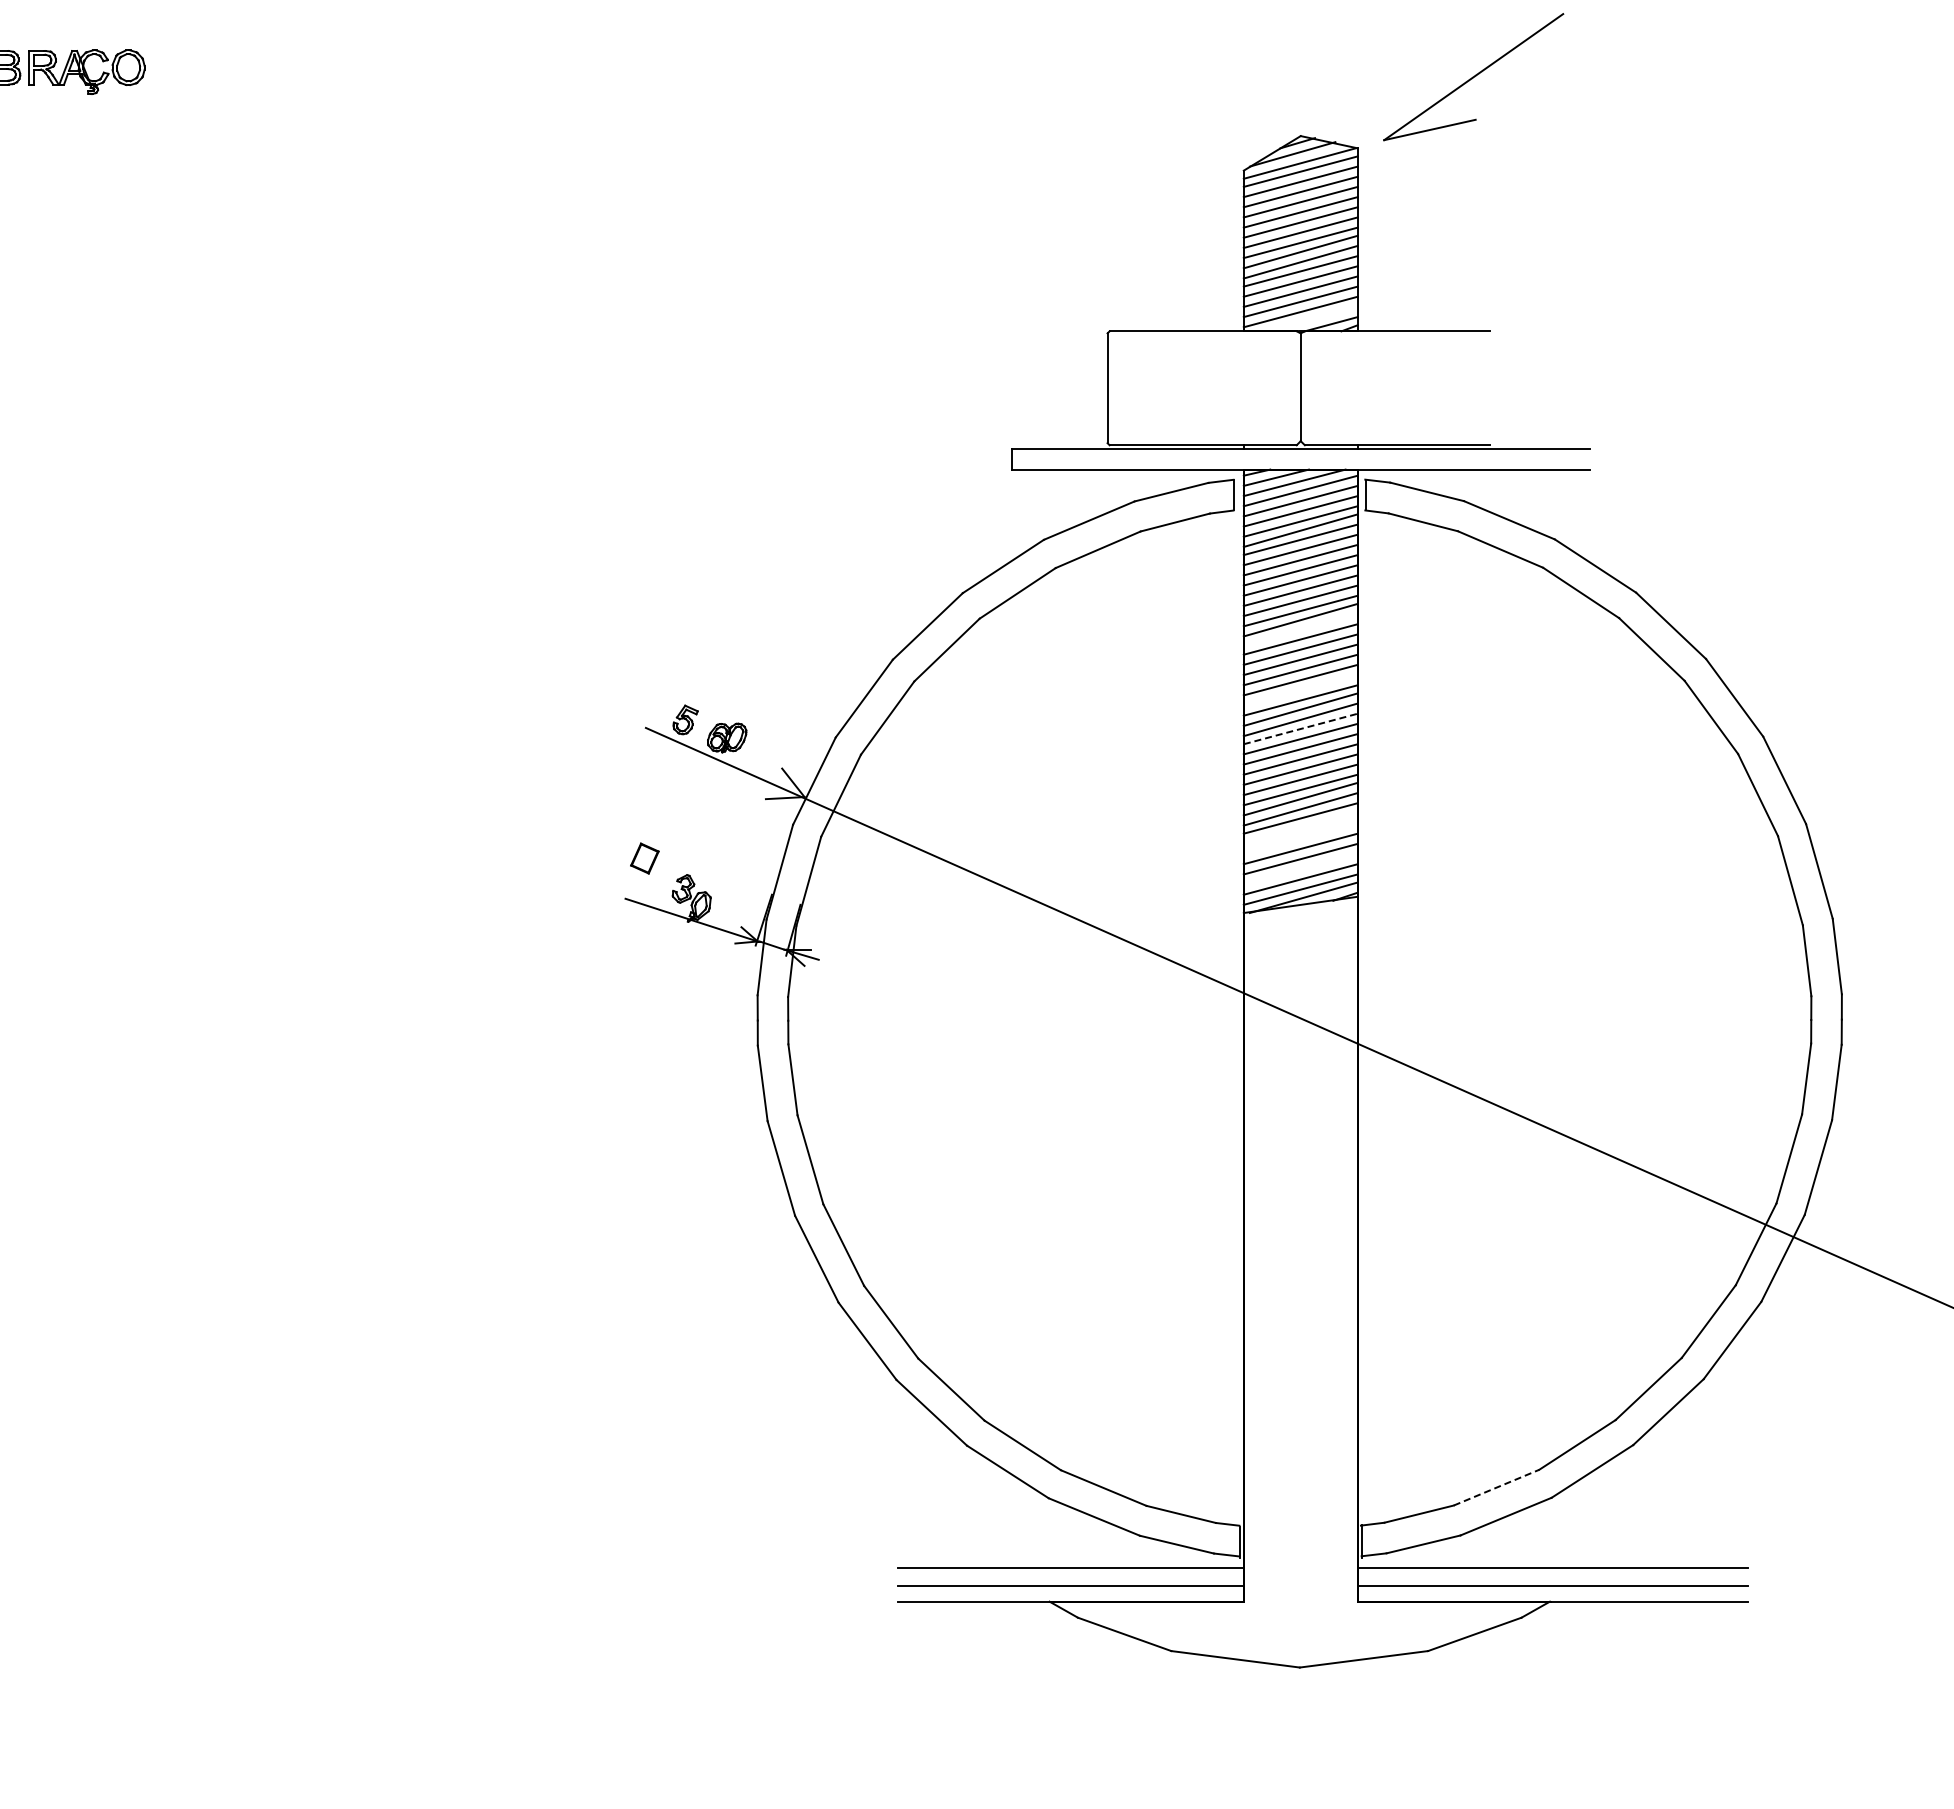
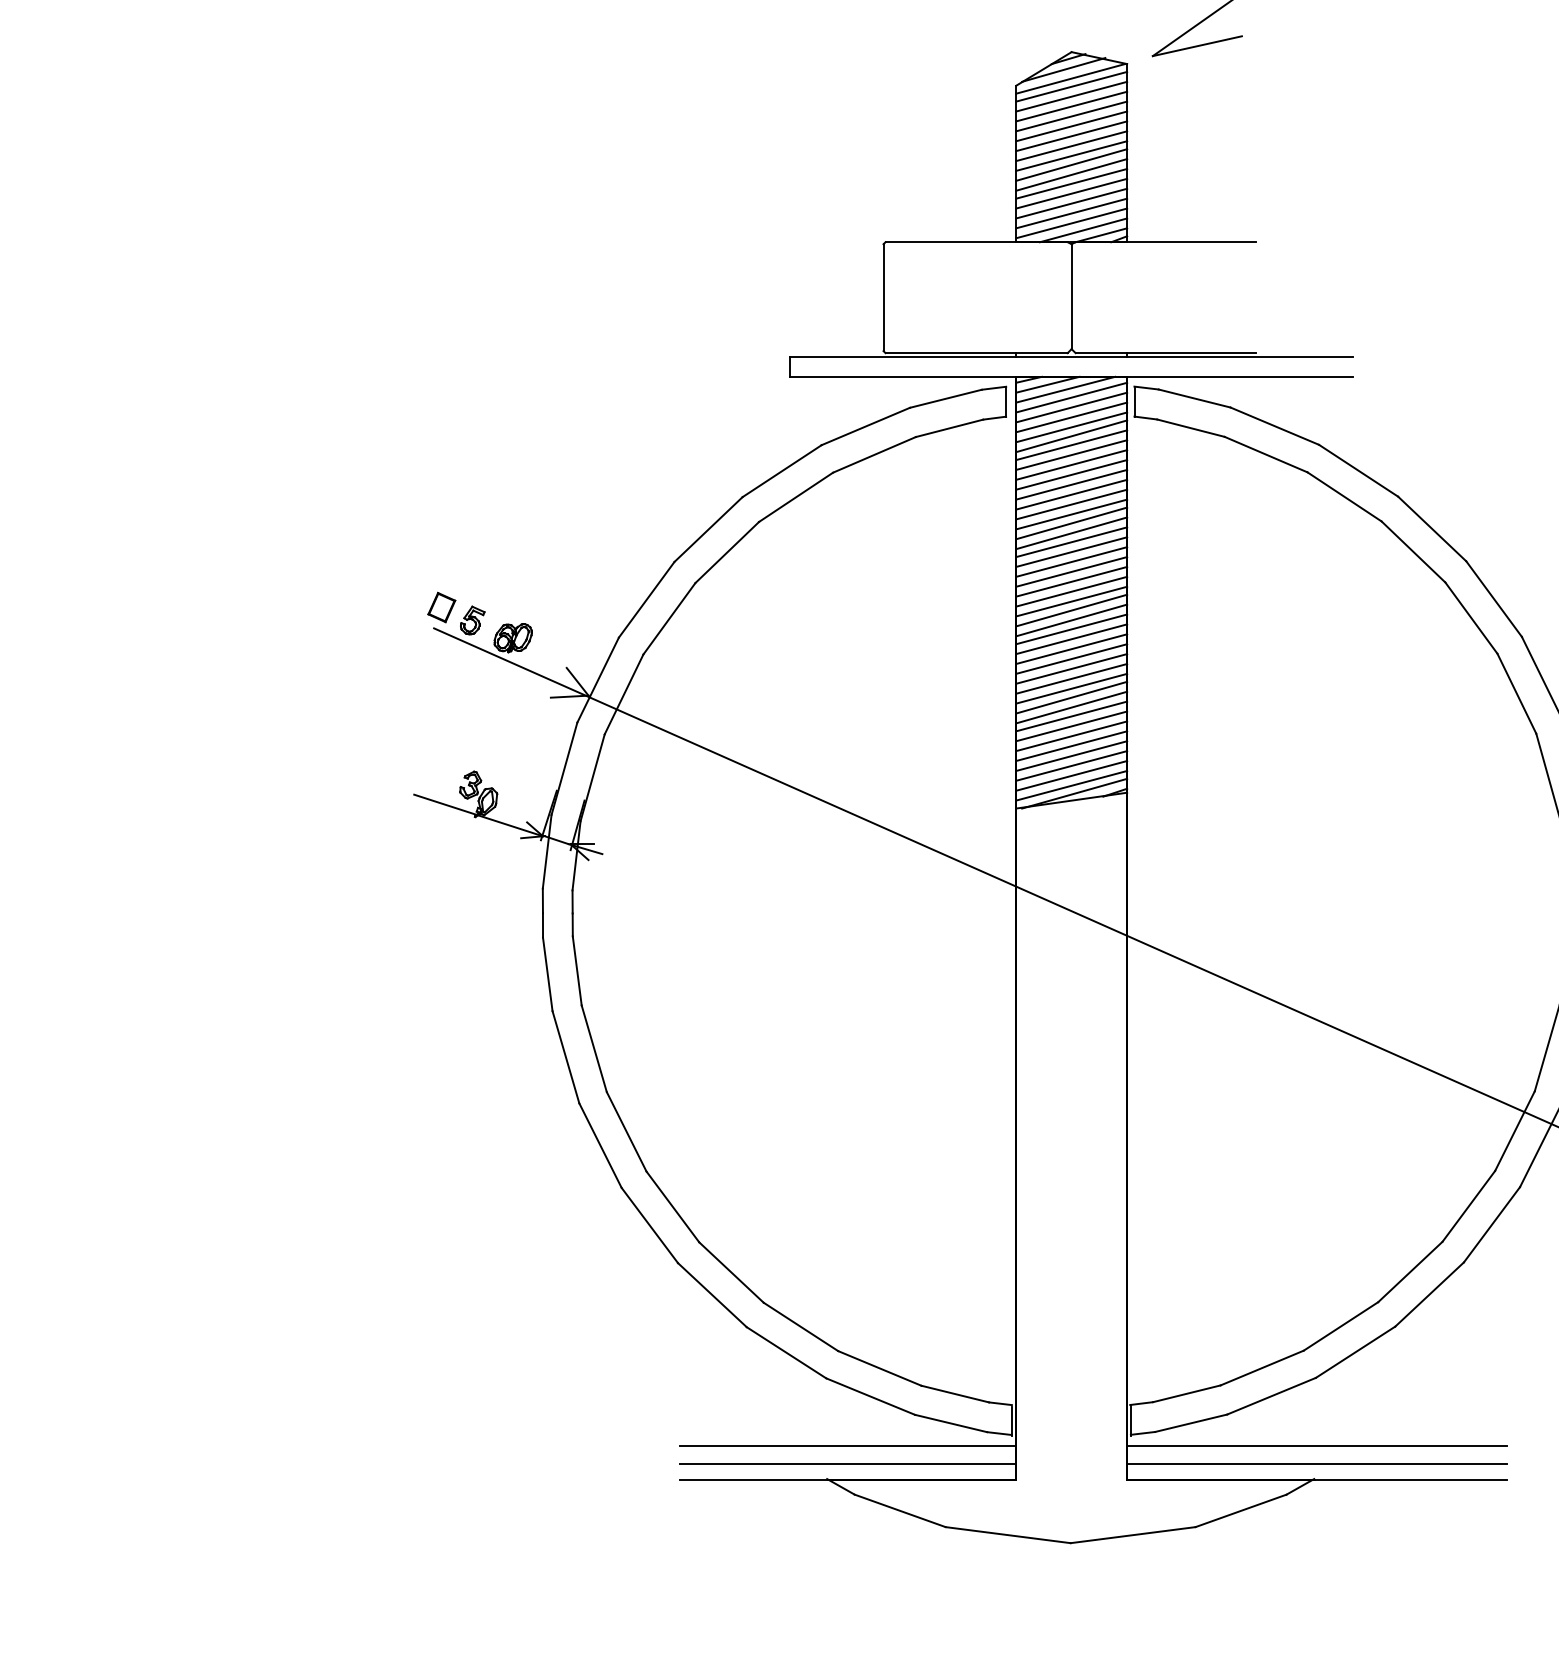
line: (1312, 318) -> (1083, 229), added
line: (1300, 630) -> (1071, 533), added
line: (1300, 690) -> (1071, 591), added
line: (1300, 728) -> (1071, 628), dashed -> solid
line: (1300, 828) -> (1071, 726), added
line: (1300, 838) -> (1071, 735), added
part: (644, 858) -> (441, 607), moved
line: (1300, 869) -> (1071, 766), added
line: (1496, 1487) -> (1262, 1367), dashed -> solid

